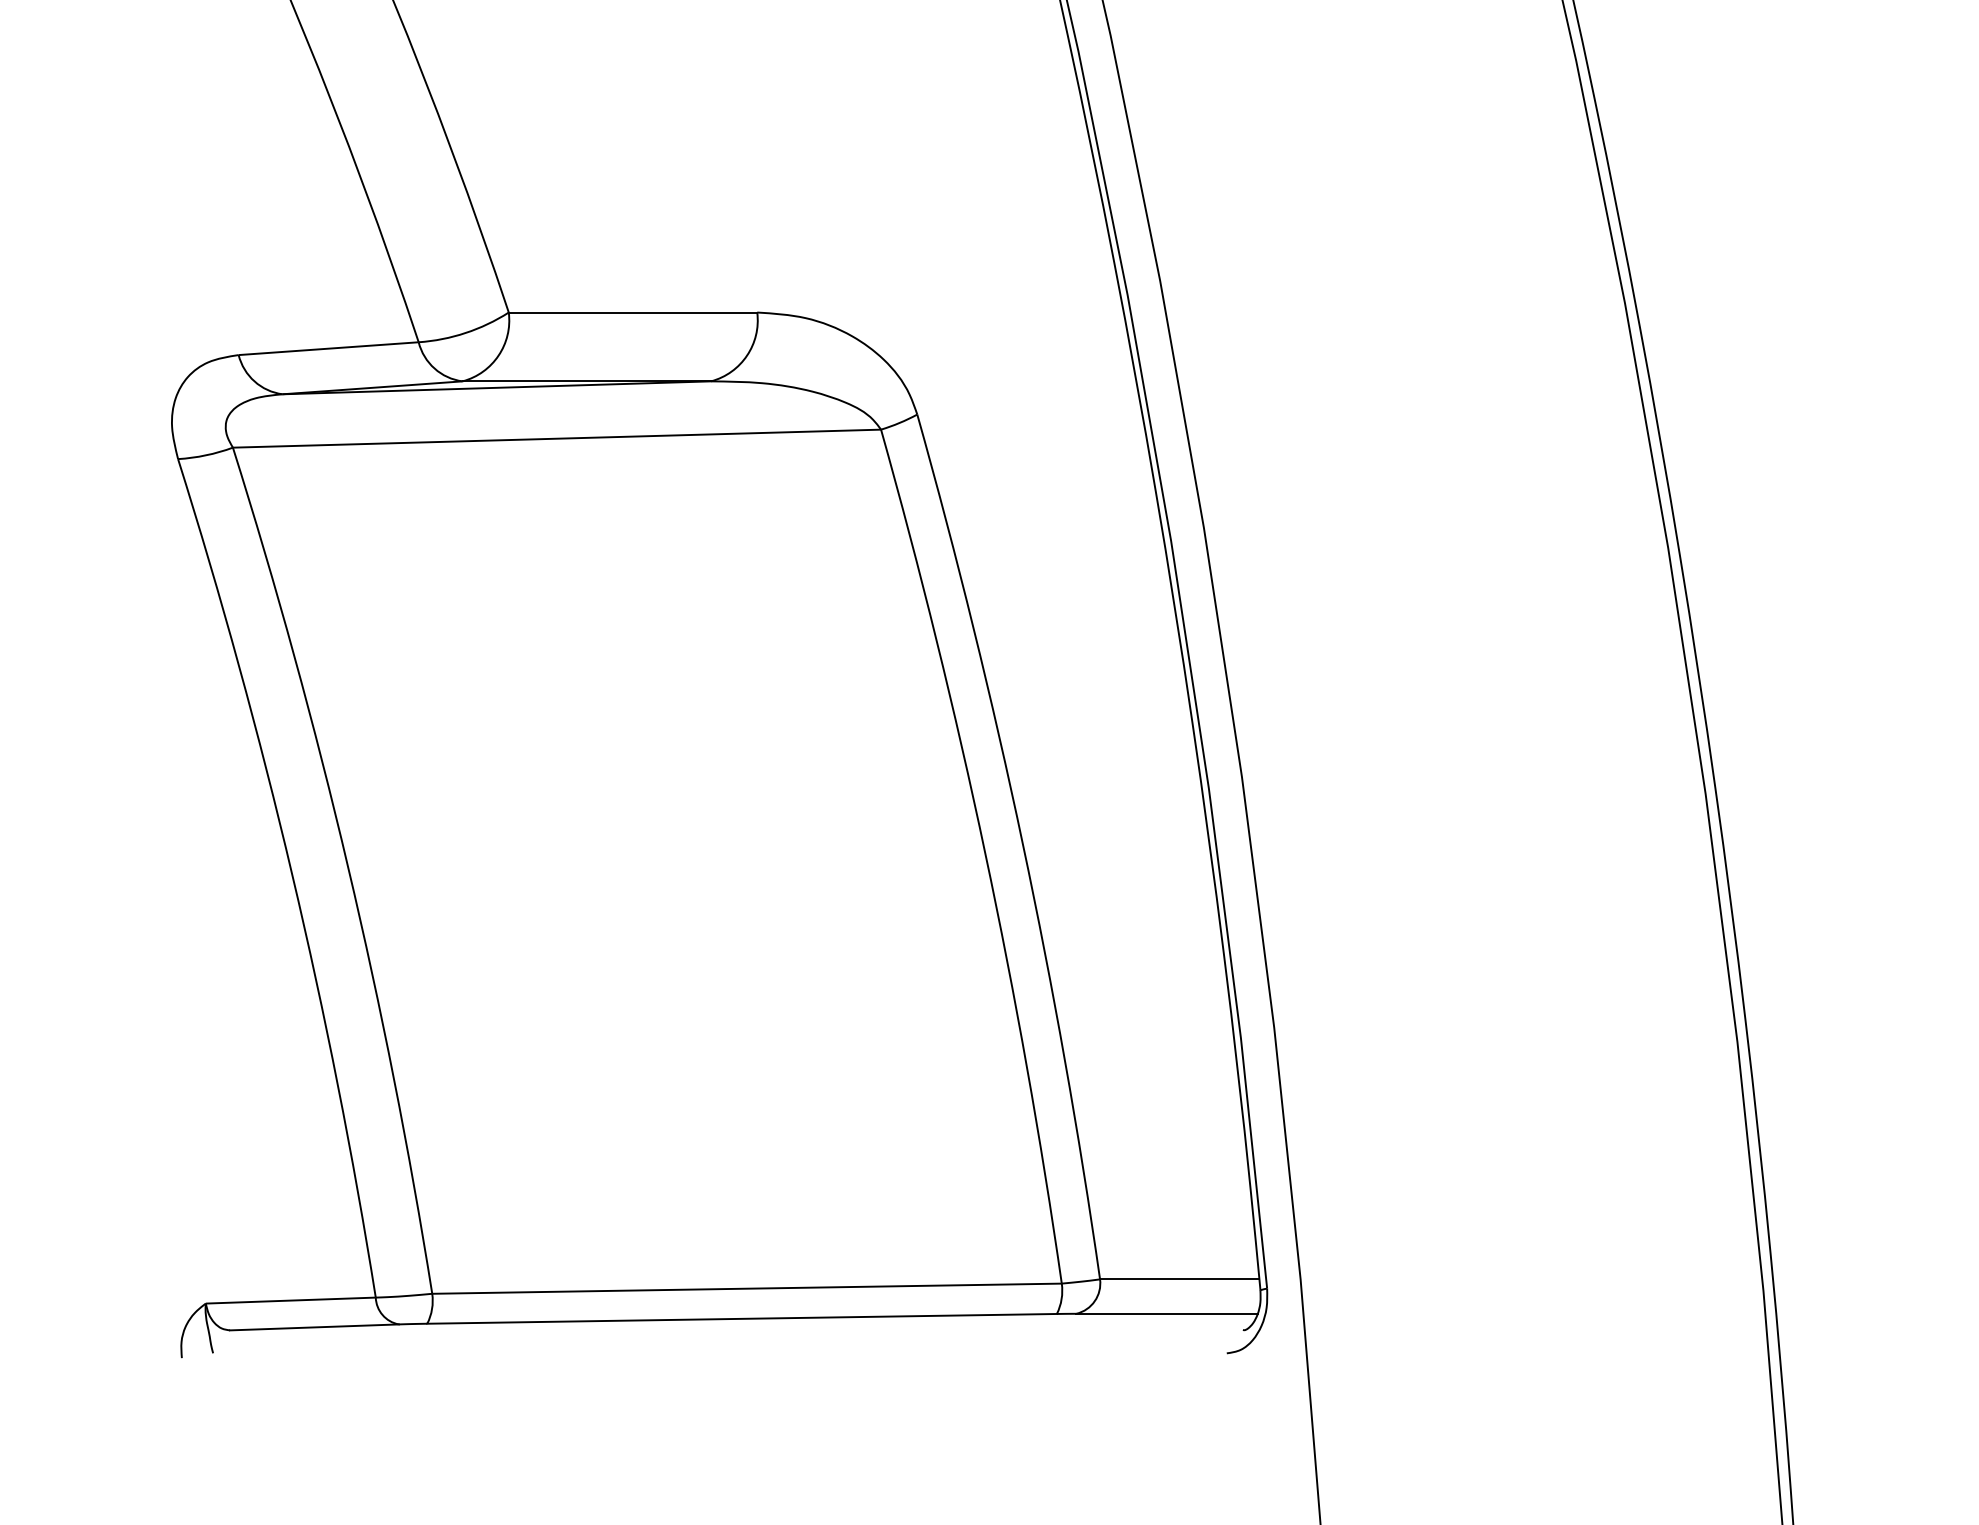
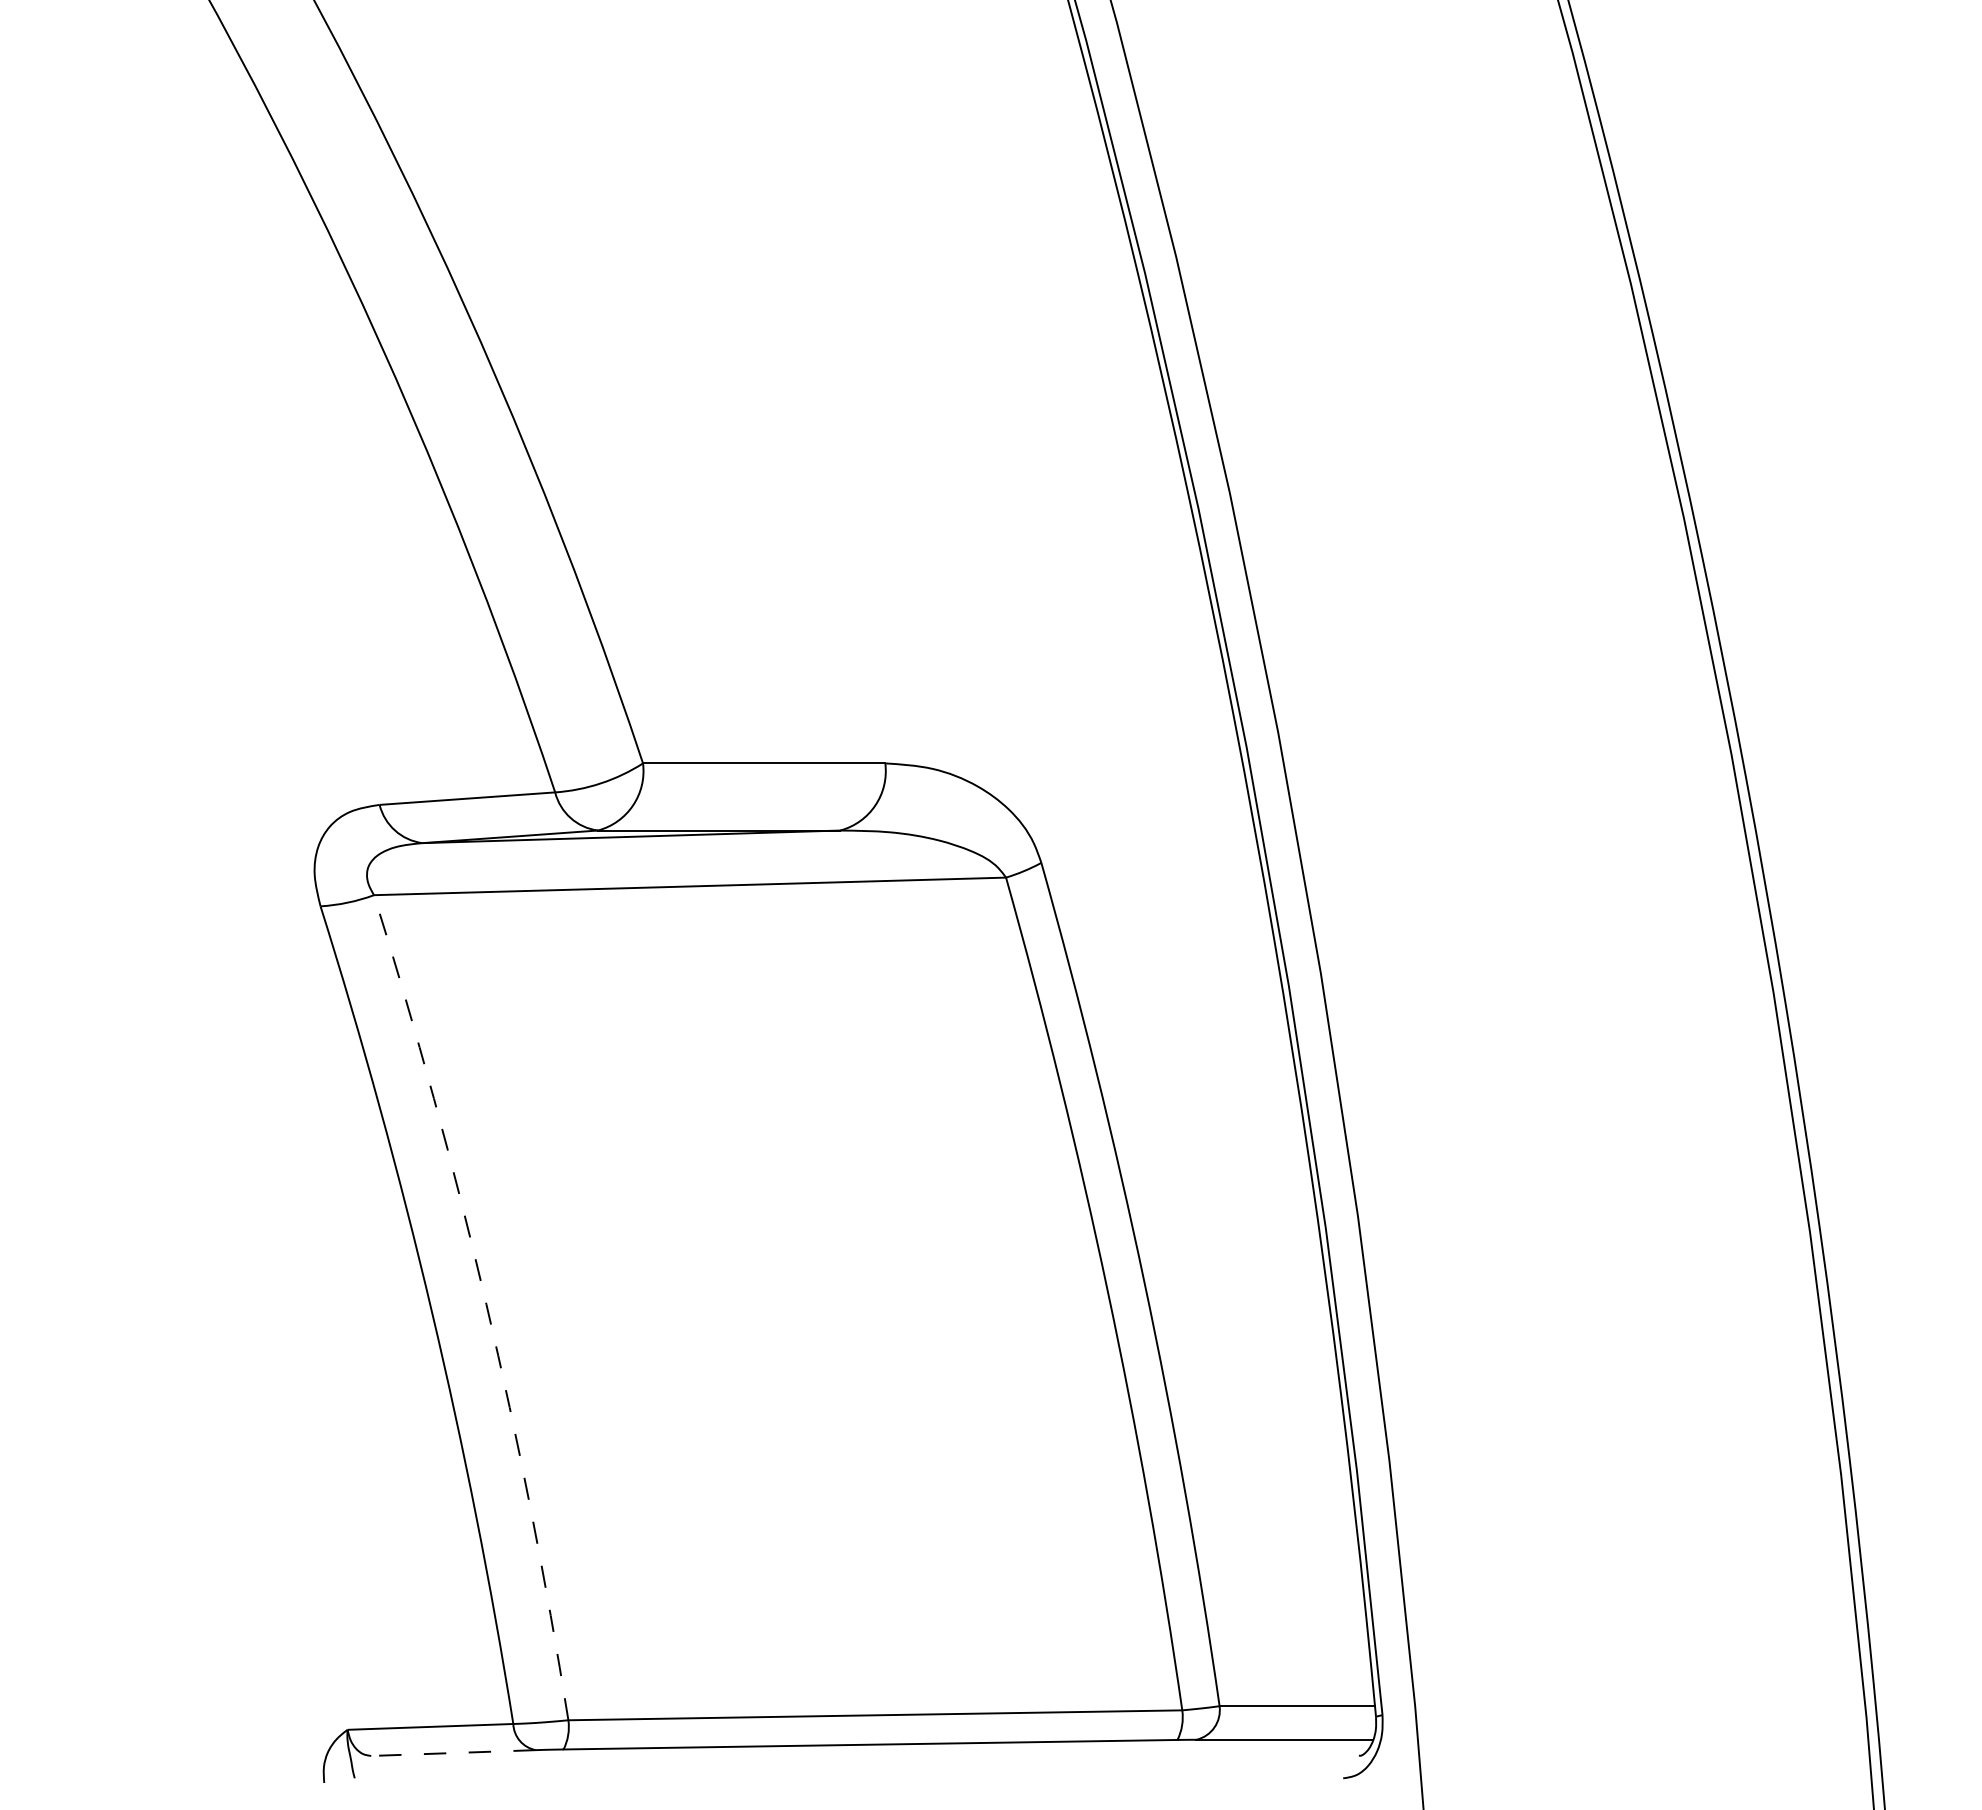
arc: (348, 867) -> (486, 1304), solid -> dashed
line: (314, 1327) -> (453, 1753), solid -> dashed

